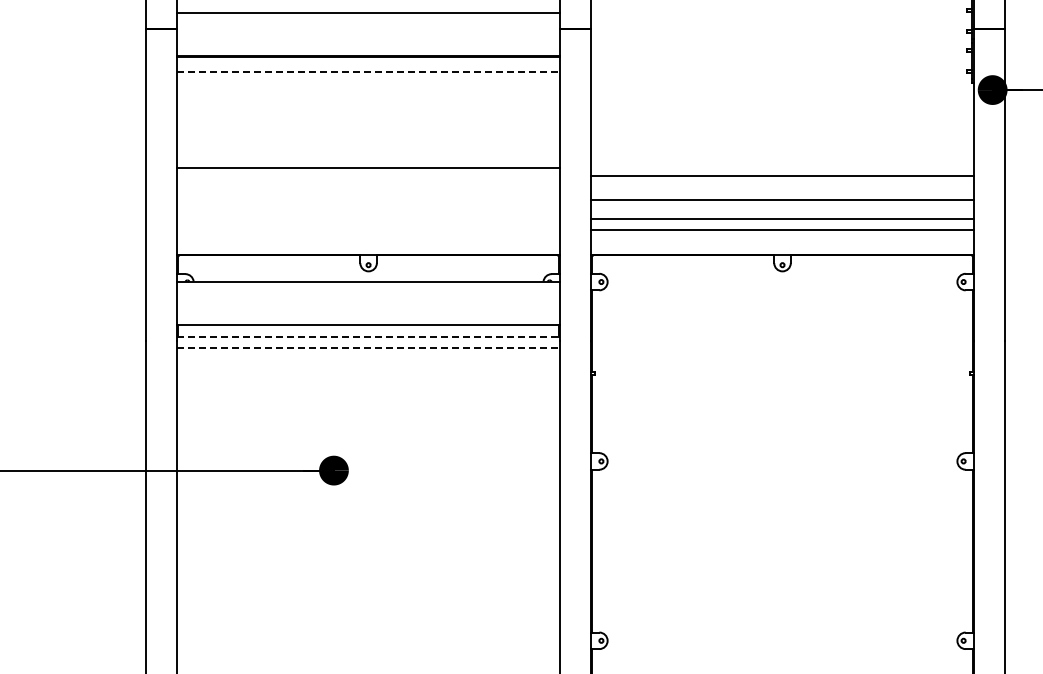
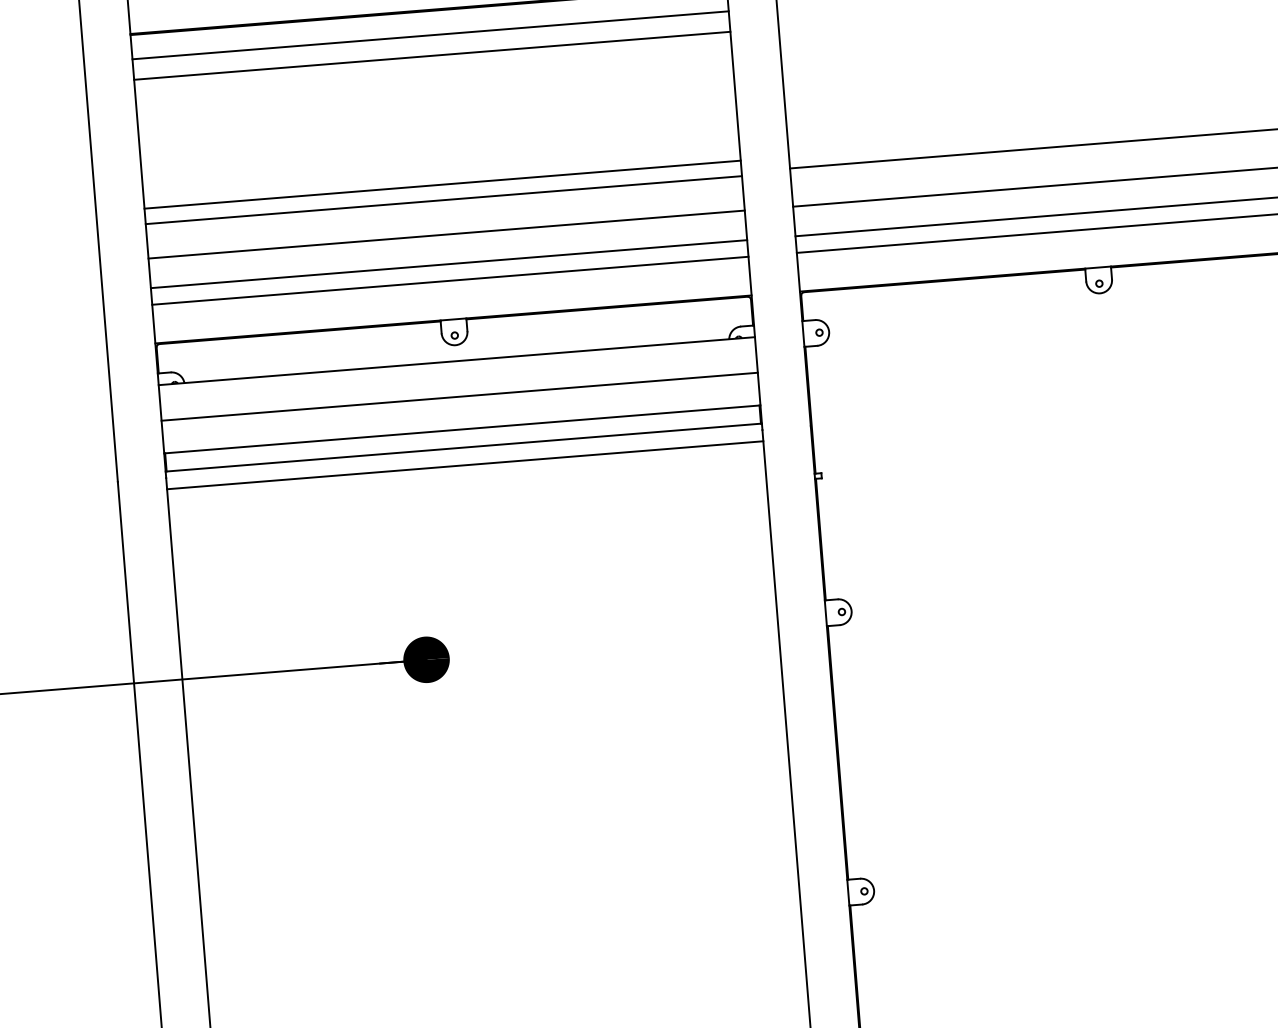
line: (369, 72) -> (432, 35), dashed -> solid
line: (368, 85) -> (432, 55), added
line: (368, 178) -> (443, 200), added
line: (368, 200) -> (446, 234), added
line: (368, 219) -> (448, 264), added
line: (368, 230) -> (450, 281), added
line: (368, 304) -> (459, 396), added
line: (369, 337) -> (465, 448), dashed -> solid
line: (369, 348) -> (466, 465), dashed -> solid

